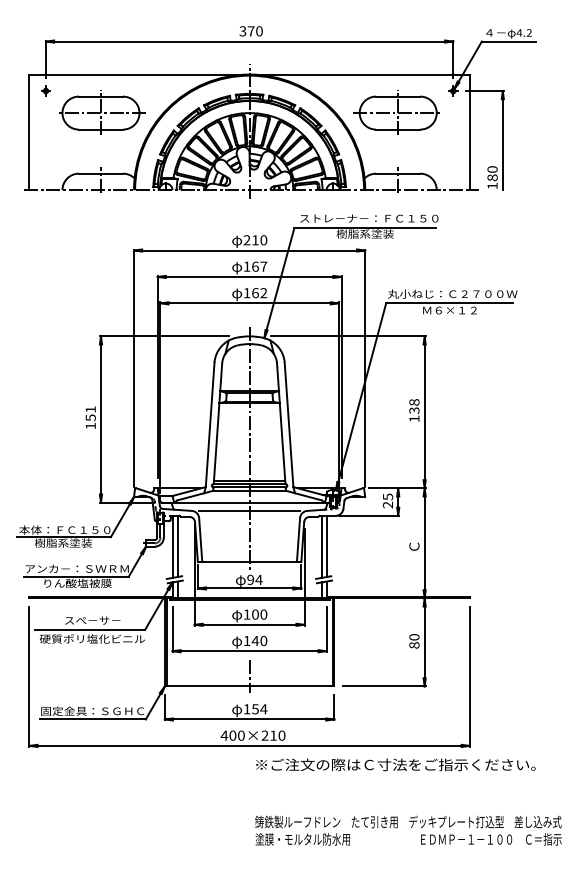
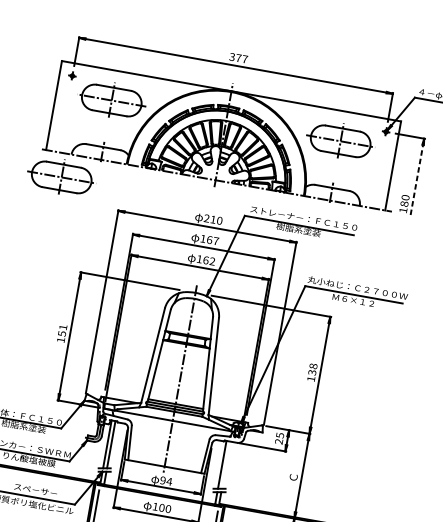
text: (259, 31) -> (245, 59), 370 -> 377
line: (502, 140) -> (417, 176), solid -> dashed
part: (53, 220) -> (60, 176), added
line: (249, 510) -> (171, 426), removed
line: (326, 546) -> (225, 465), removed

